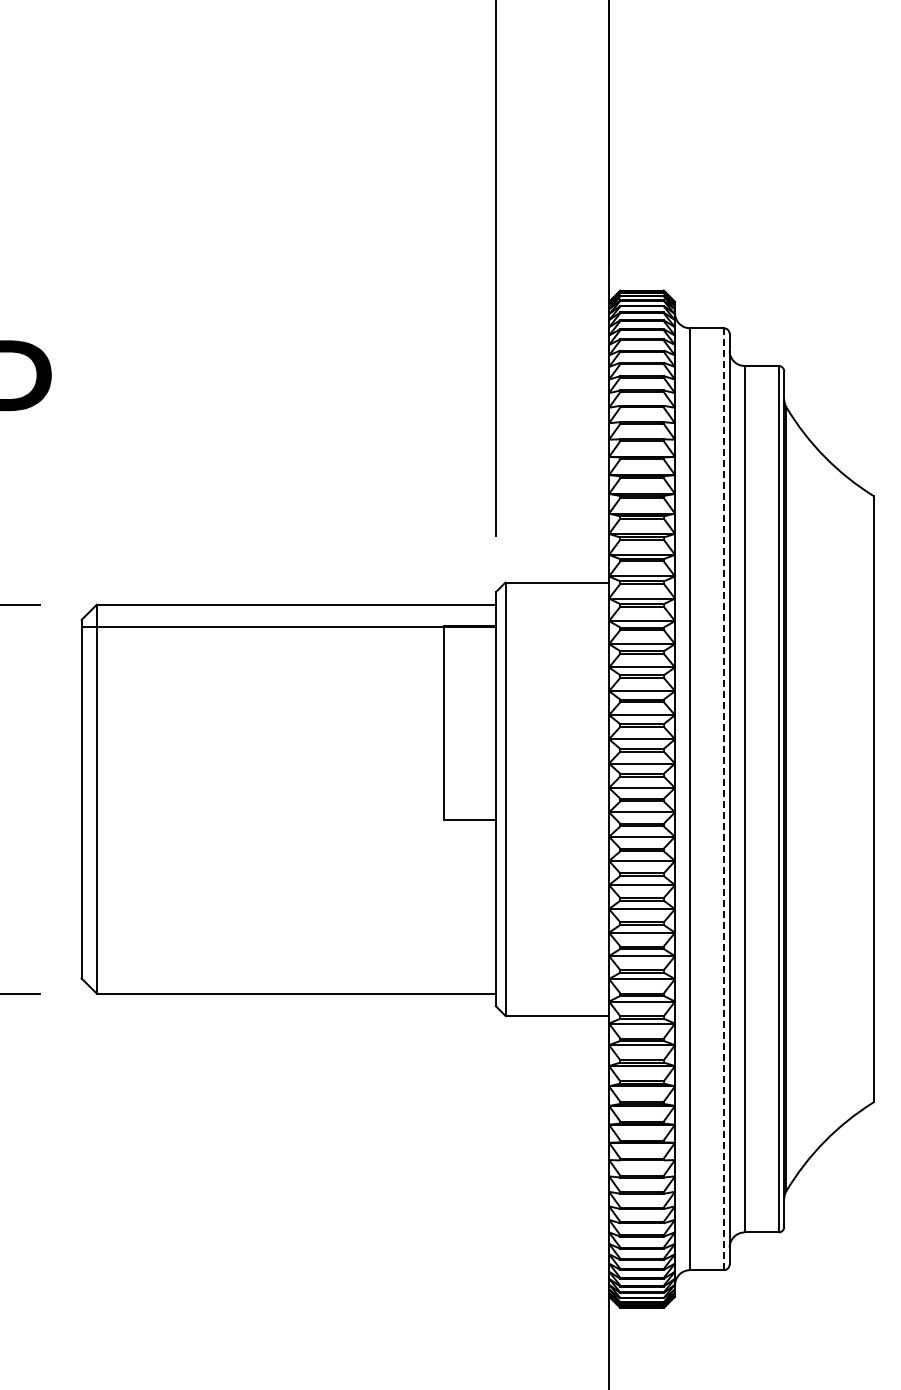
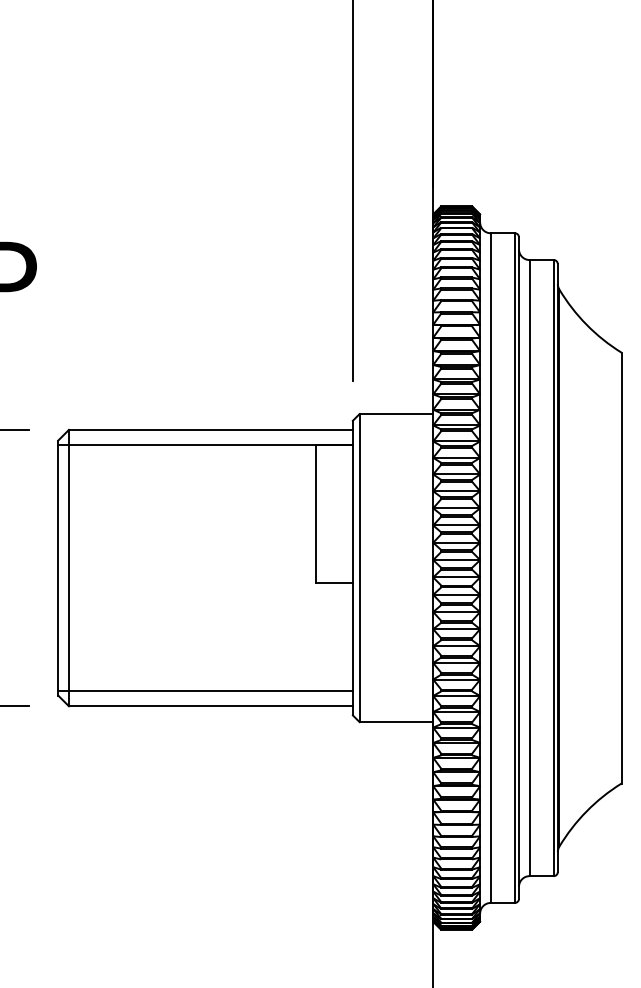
line: (724, 799) -> (515, 568), dashed -> solid
line: (288, 971) -> (205, 690), added

